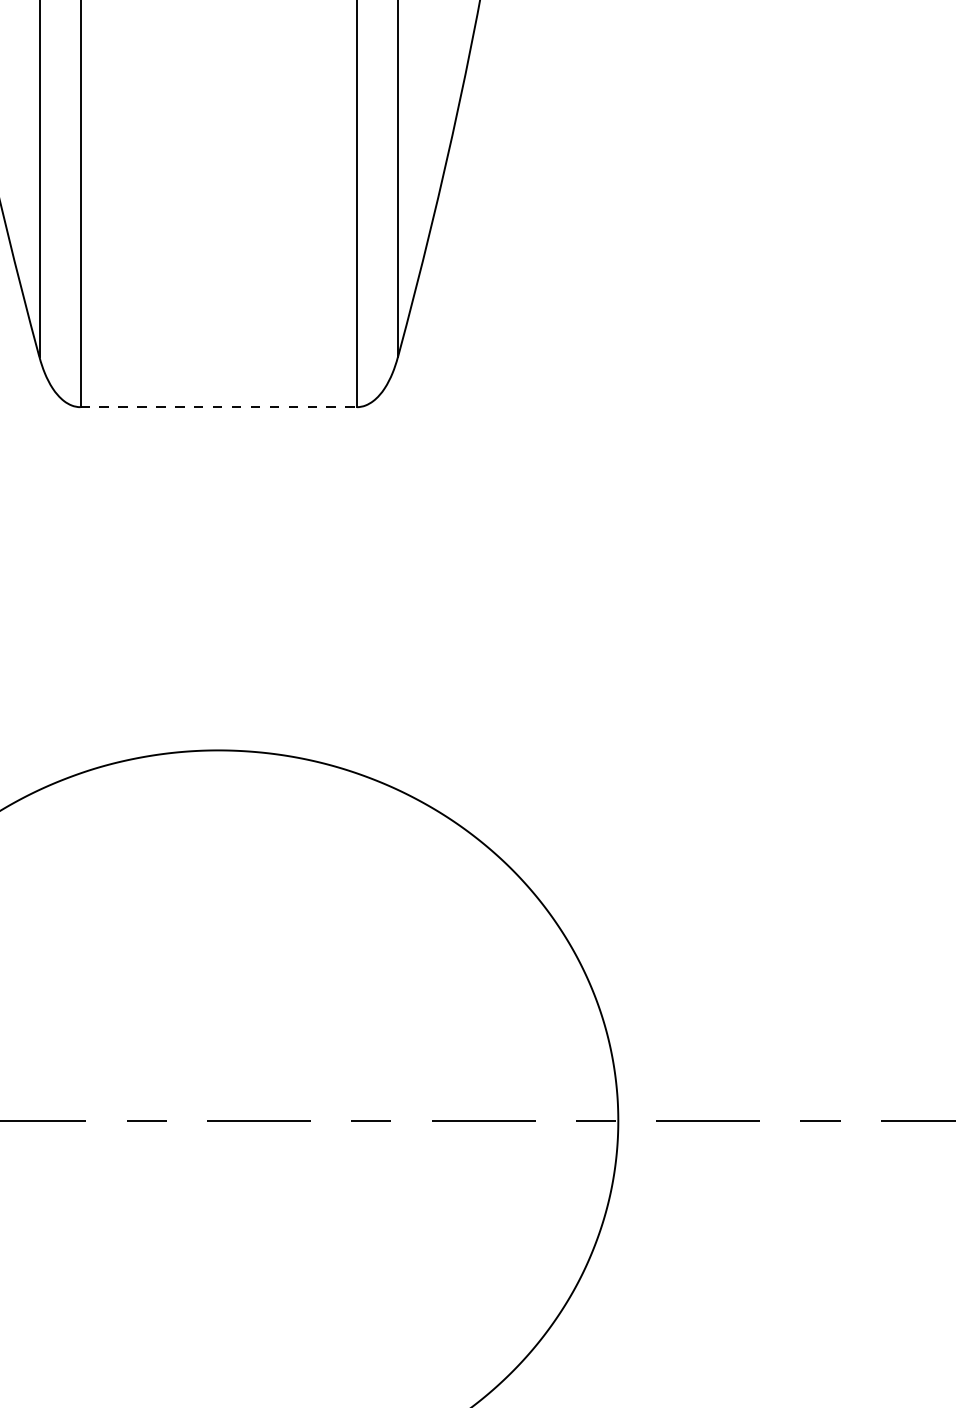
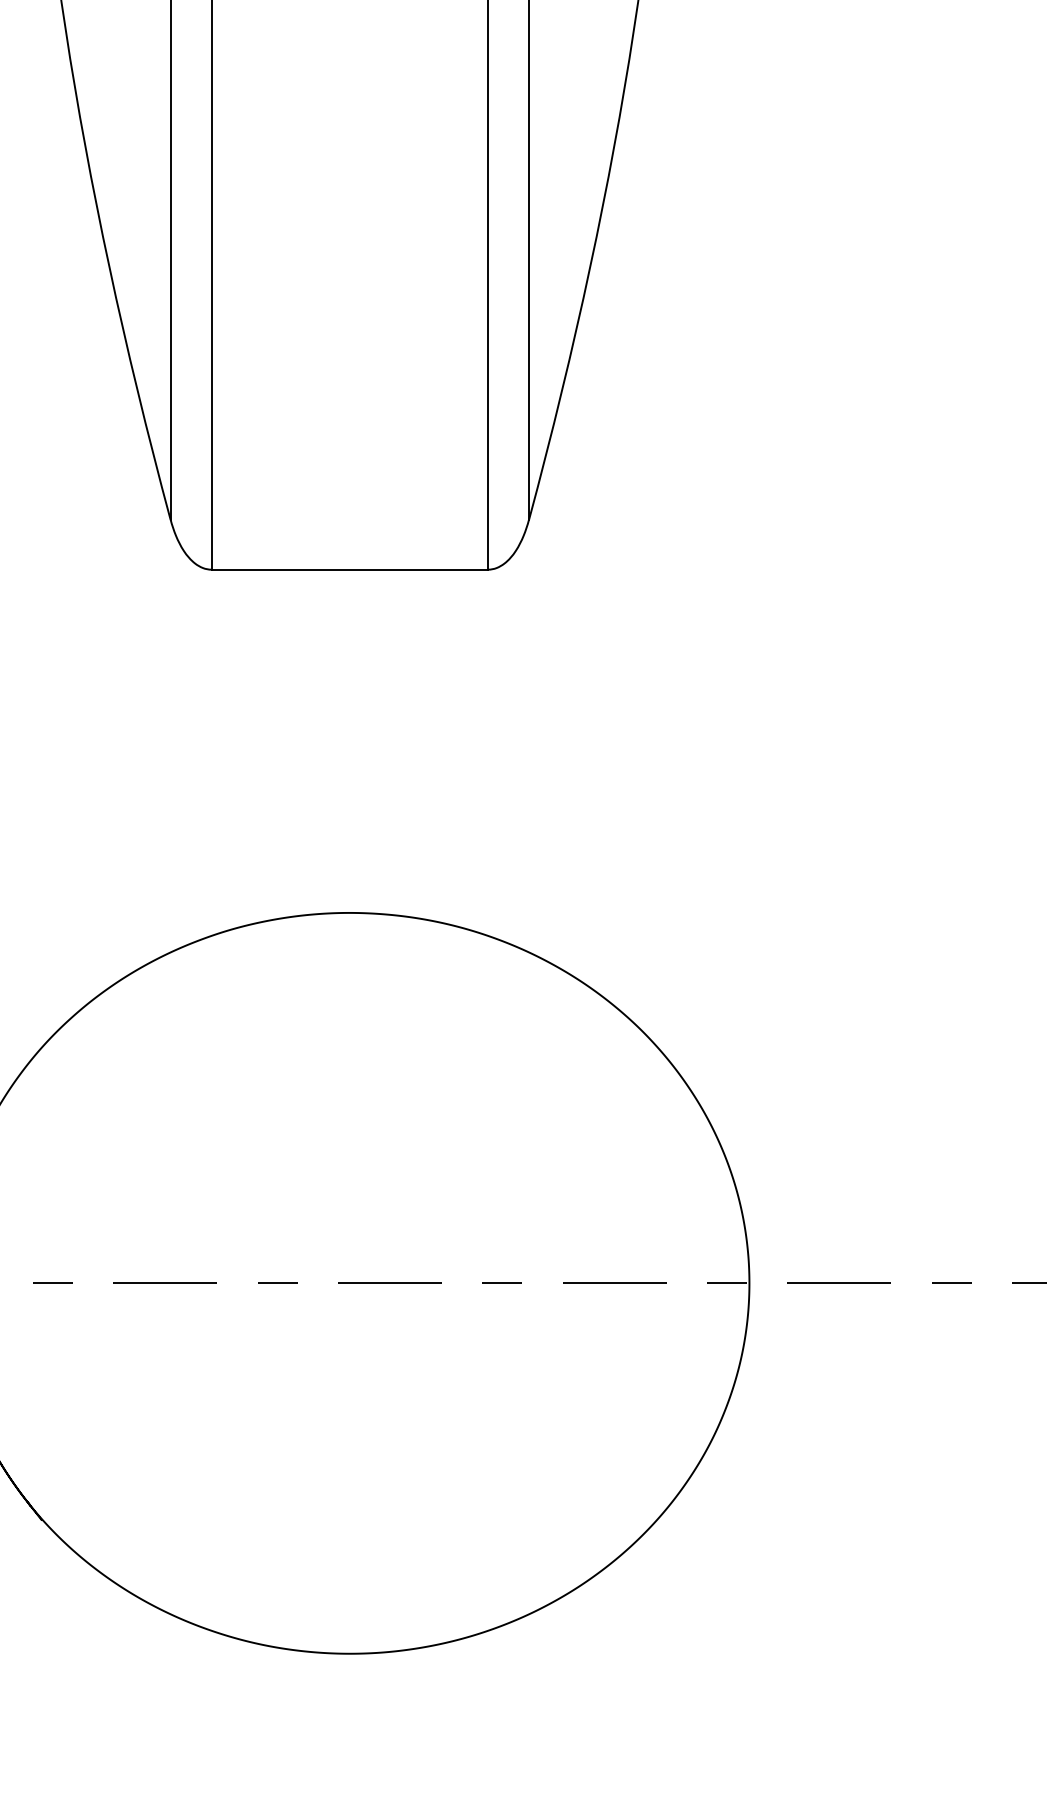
line: (219, 406) -> (350, 569), dashed -> solid

